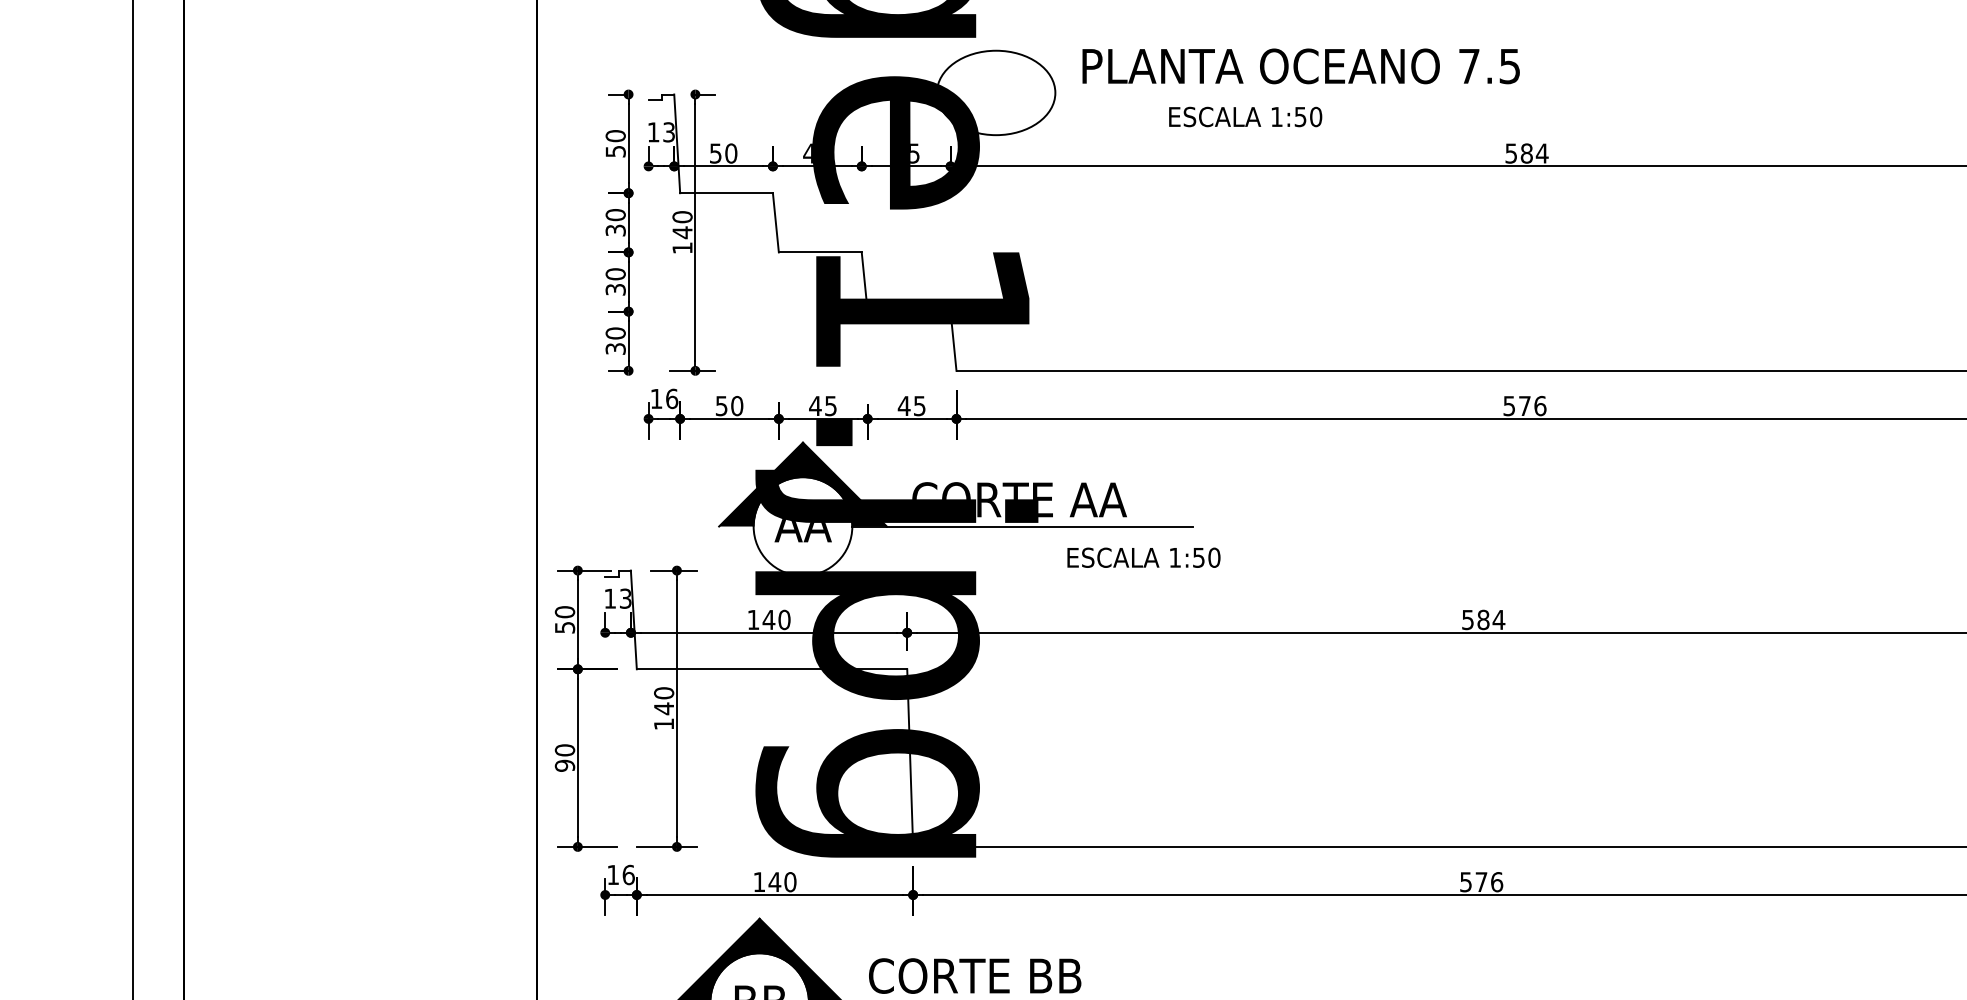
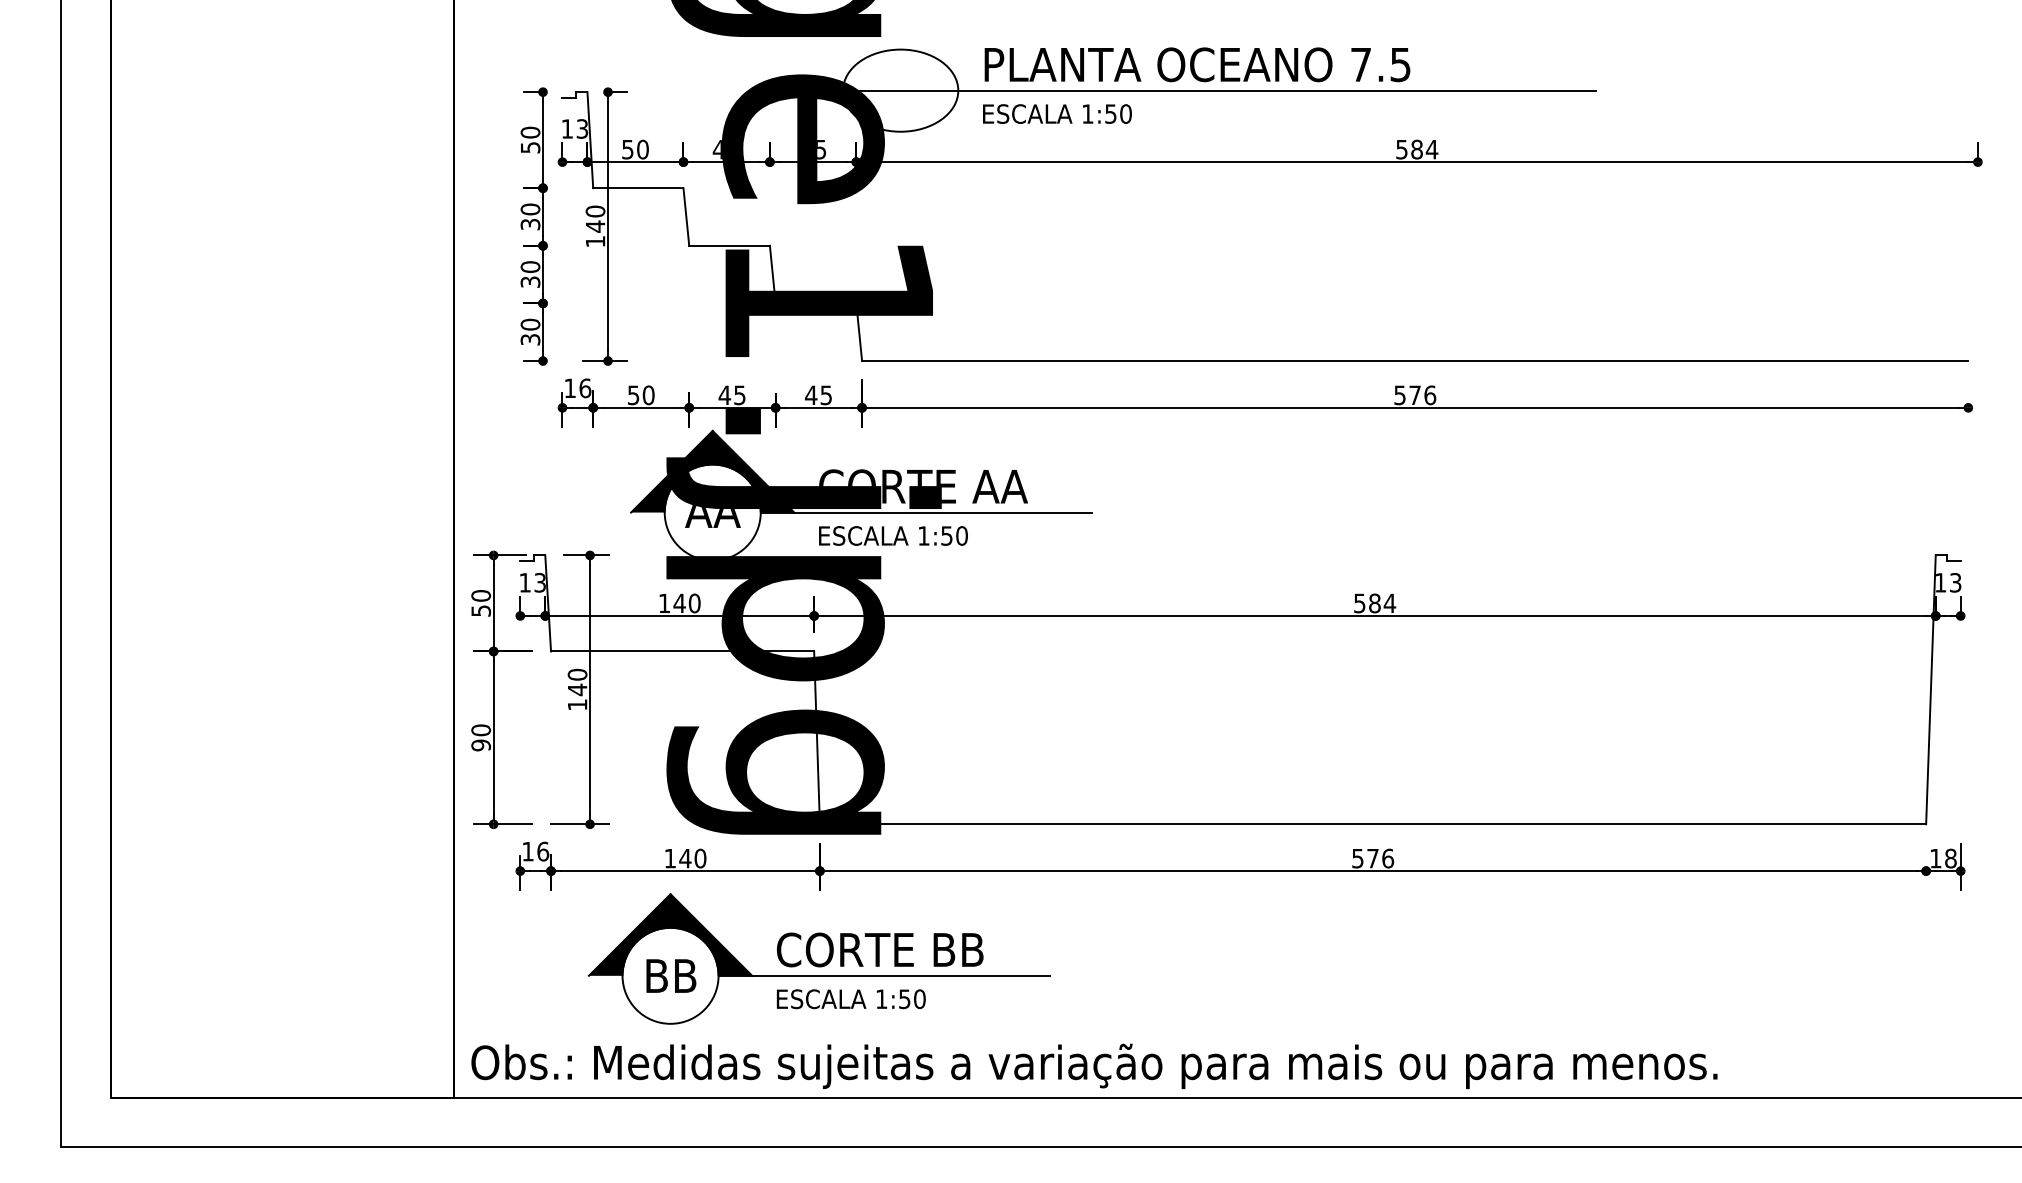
line: (1311, 92) -> (1207, 90), added
text: (1245, 116) -> (1057, 113), moved
text: (1143, 557) -> (893, 535), moved

